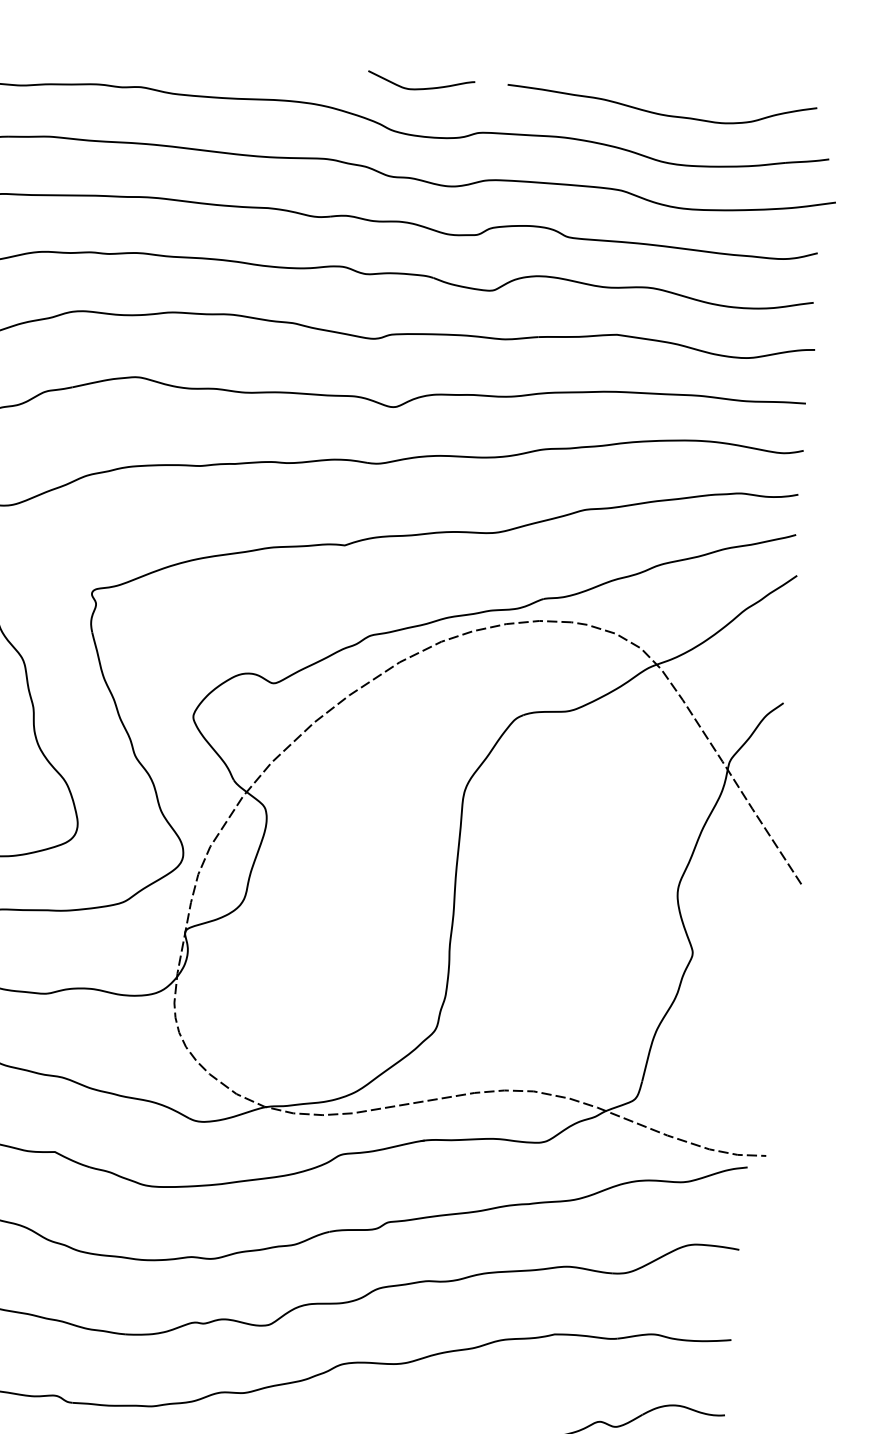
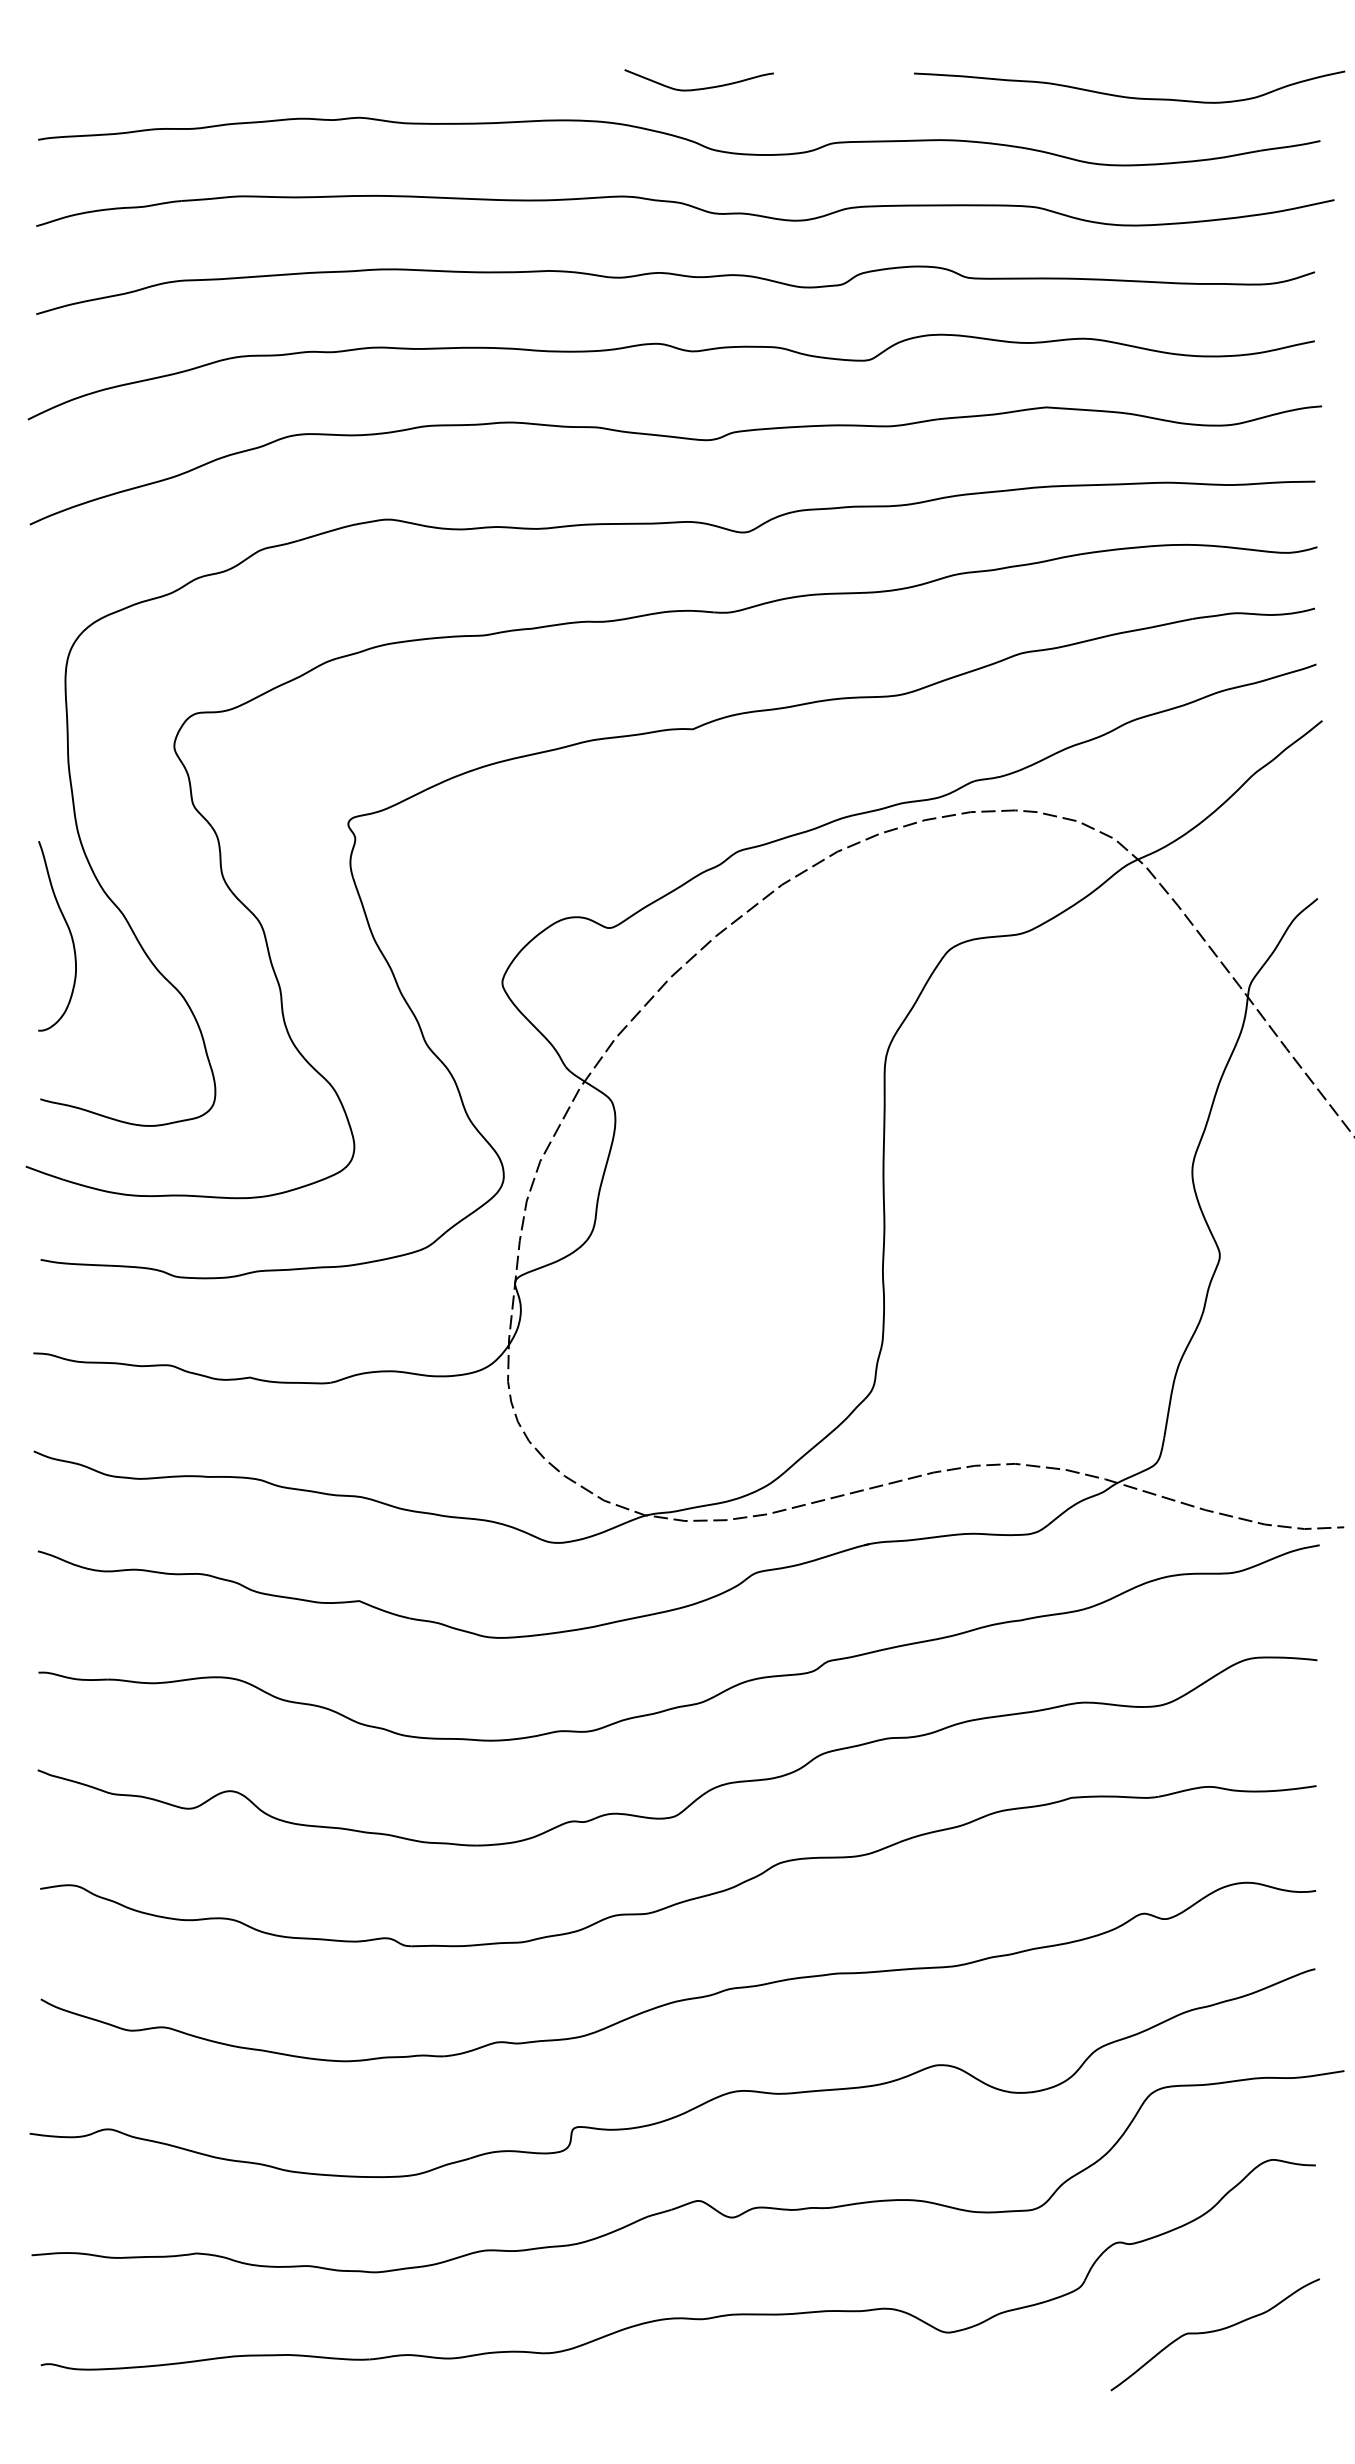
curve: (420, 88) -> (698, 88), moved
curve: (661, 113) -> (1129, 96), moved

